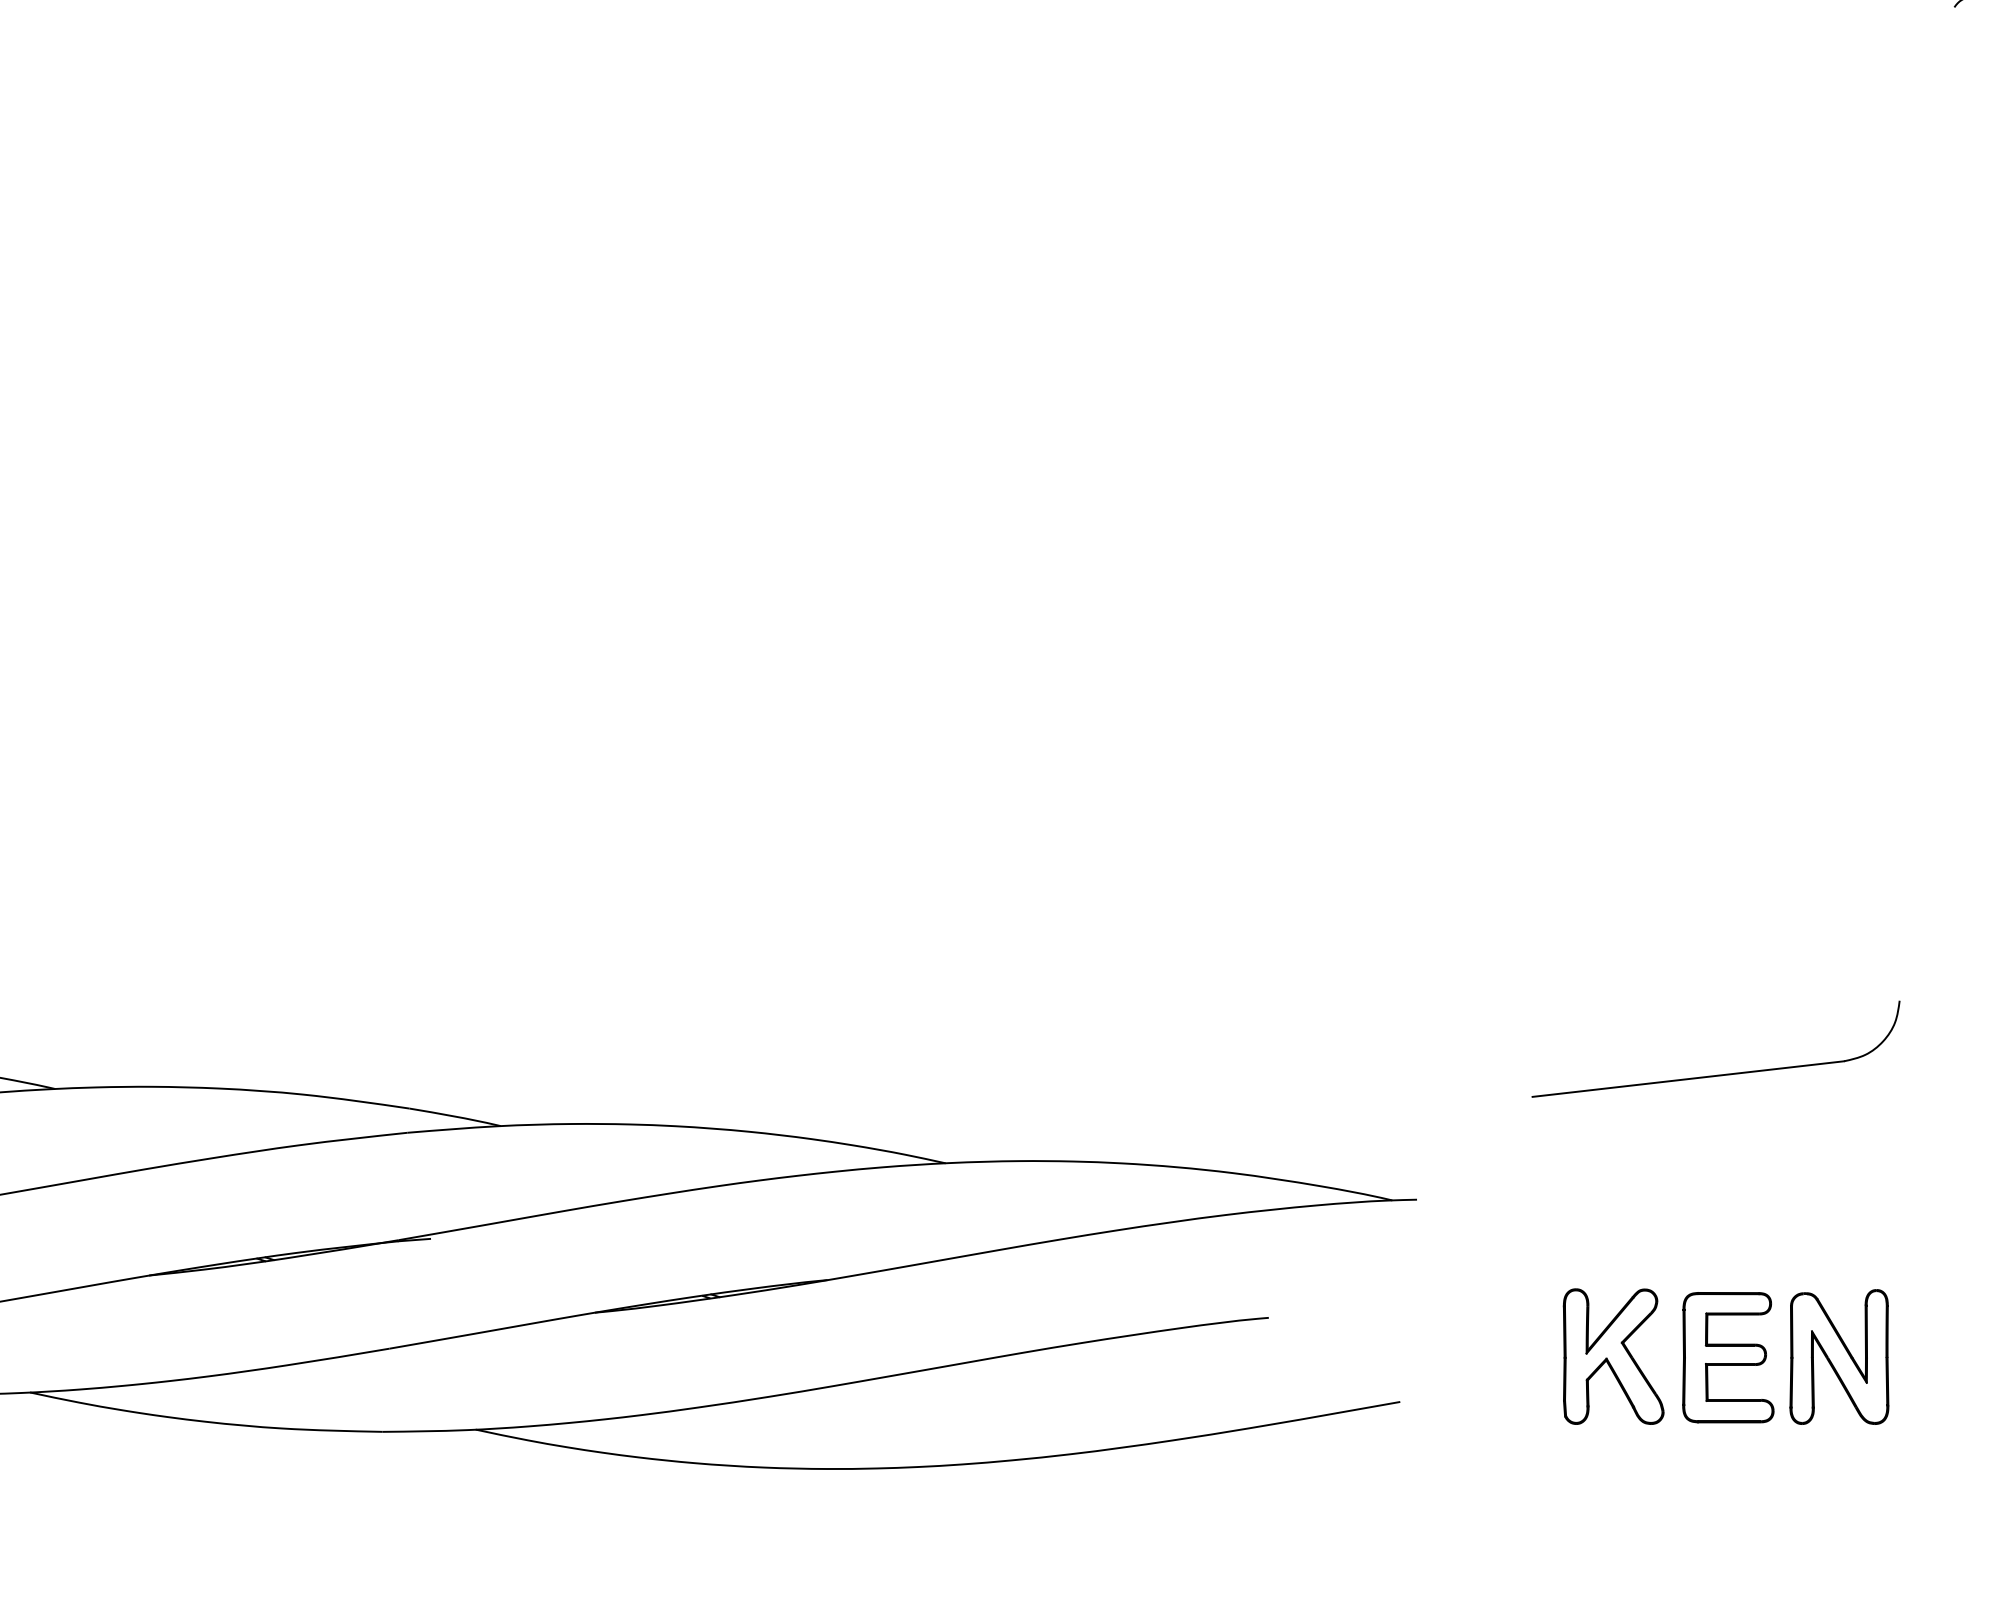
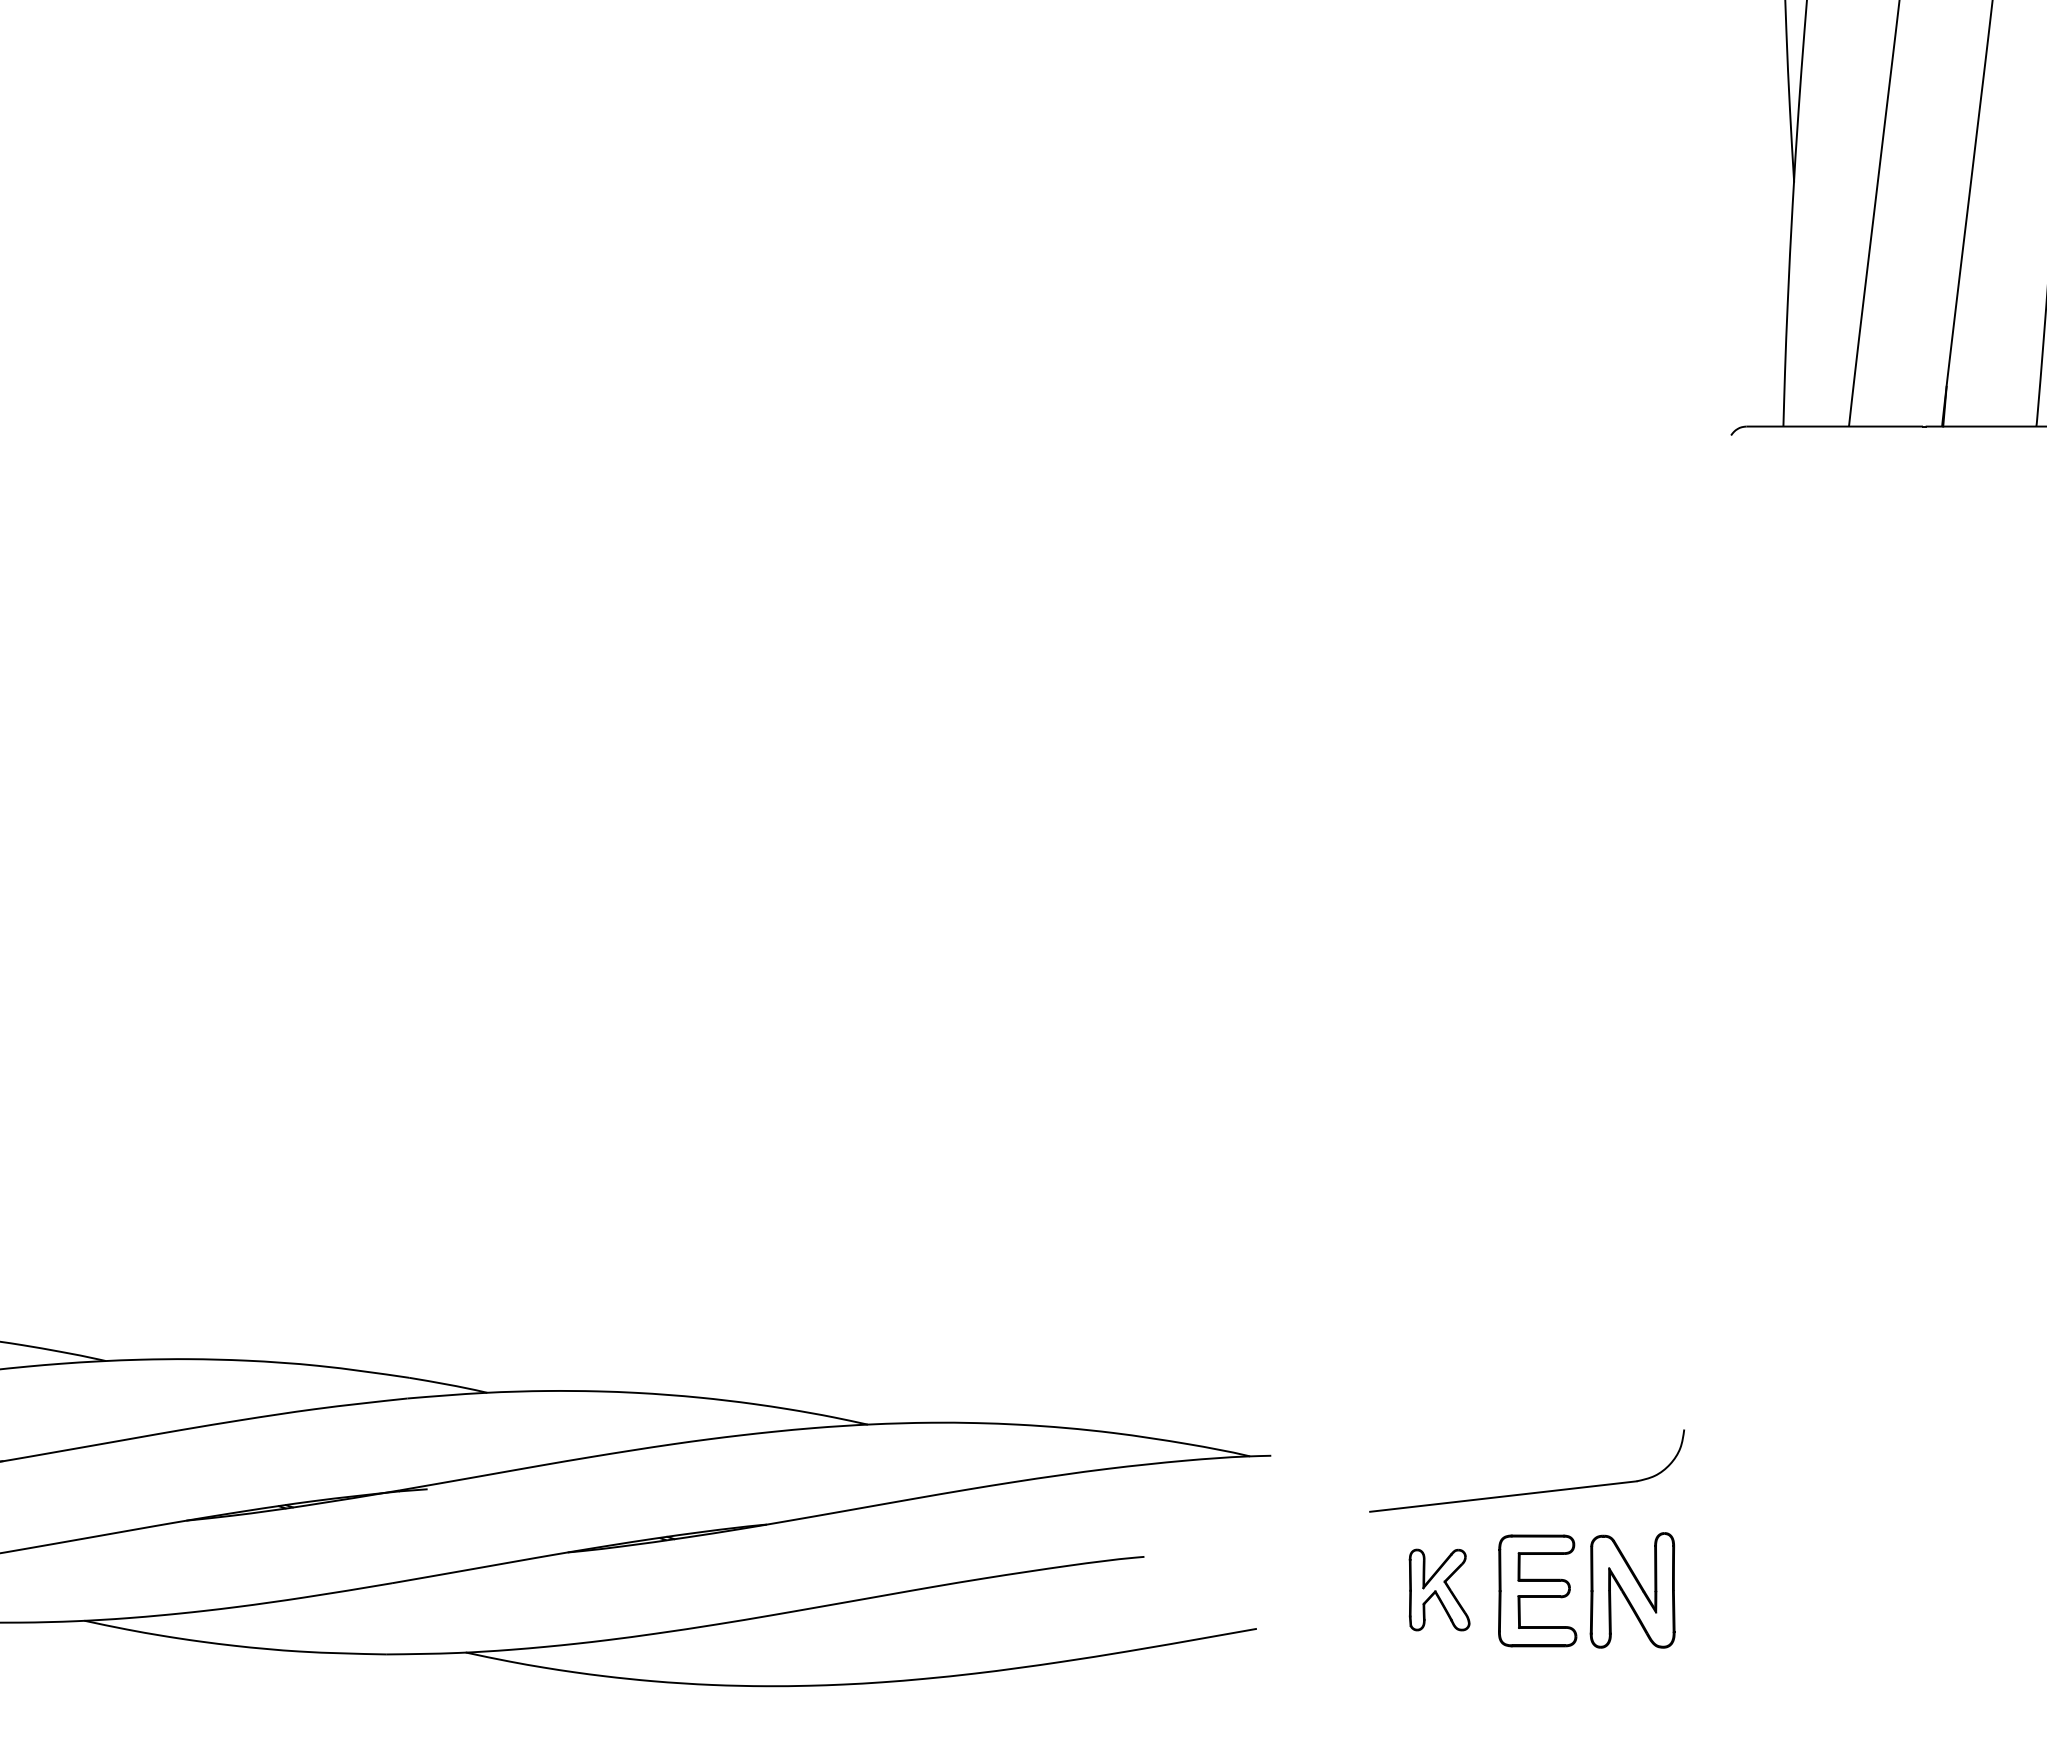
part: (1716, 1074) -> (1527, 1492), moved
part: (1613, 1355) -> (1439, 1589), size x0.7

